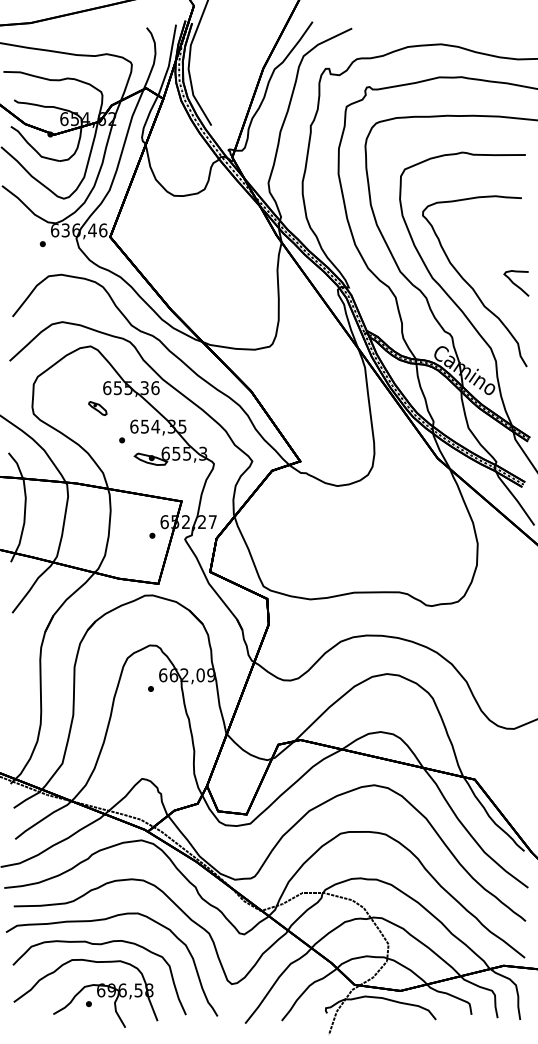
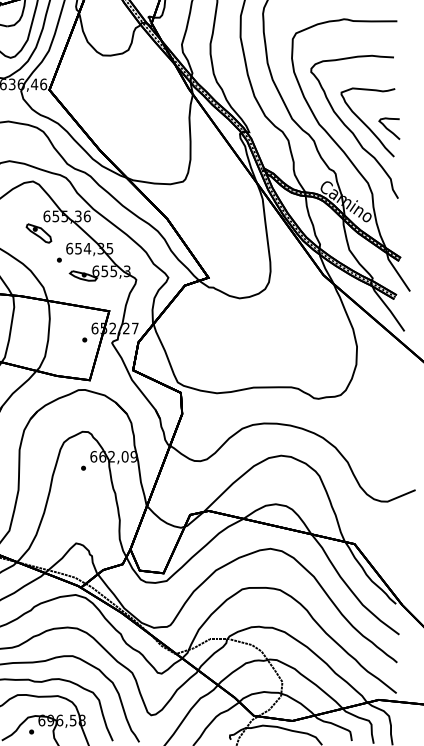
curve: (487, 276) -> (365, 122), added
part: (97, 408) -> (38, 233), size x1.67

